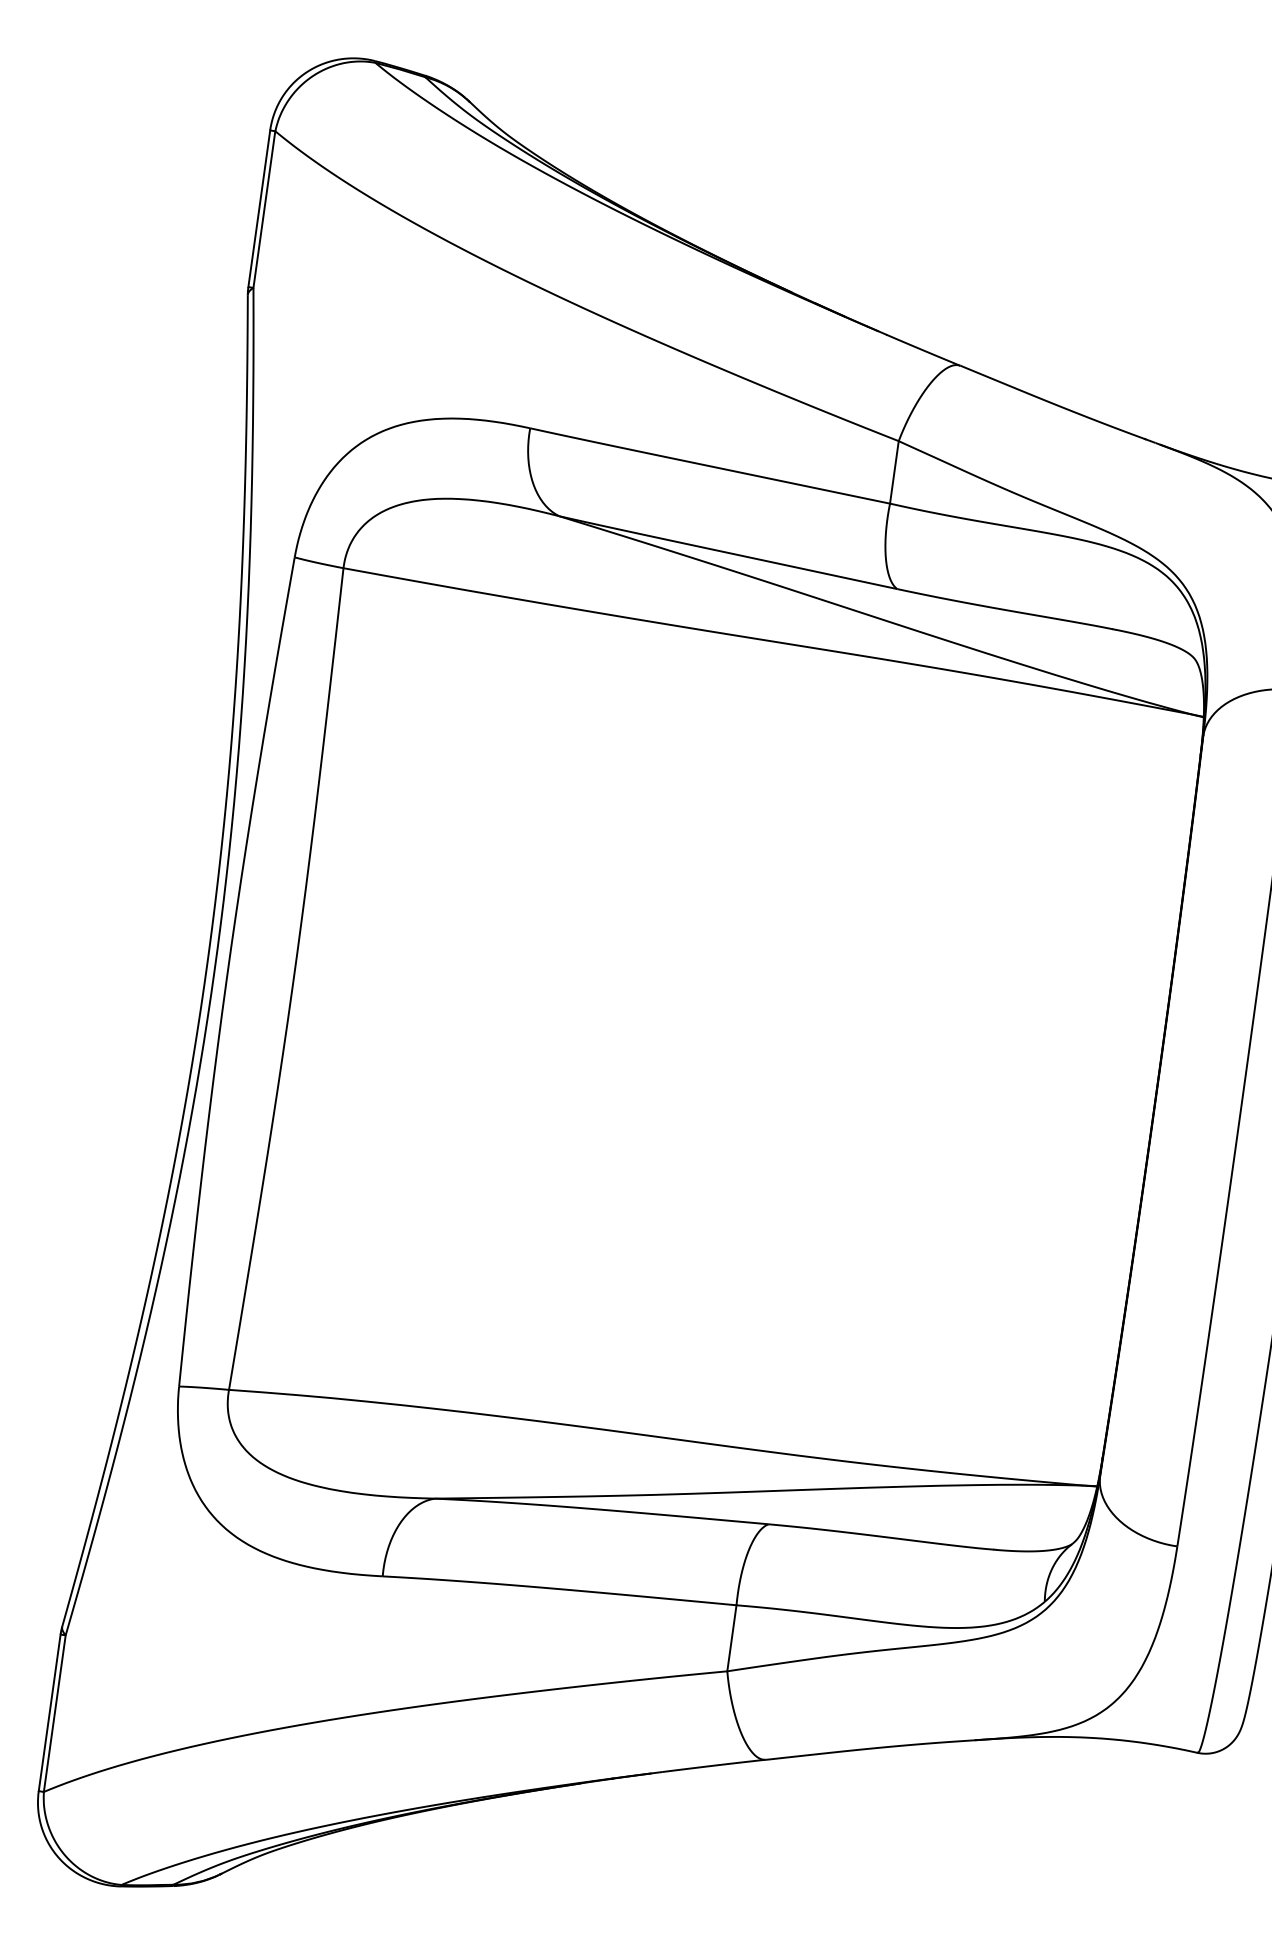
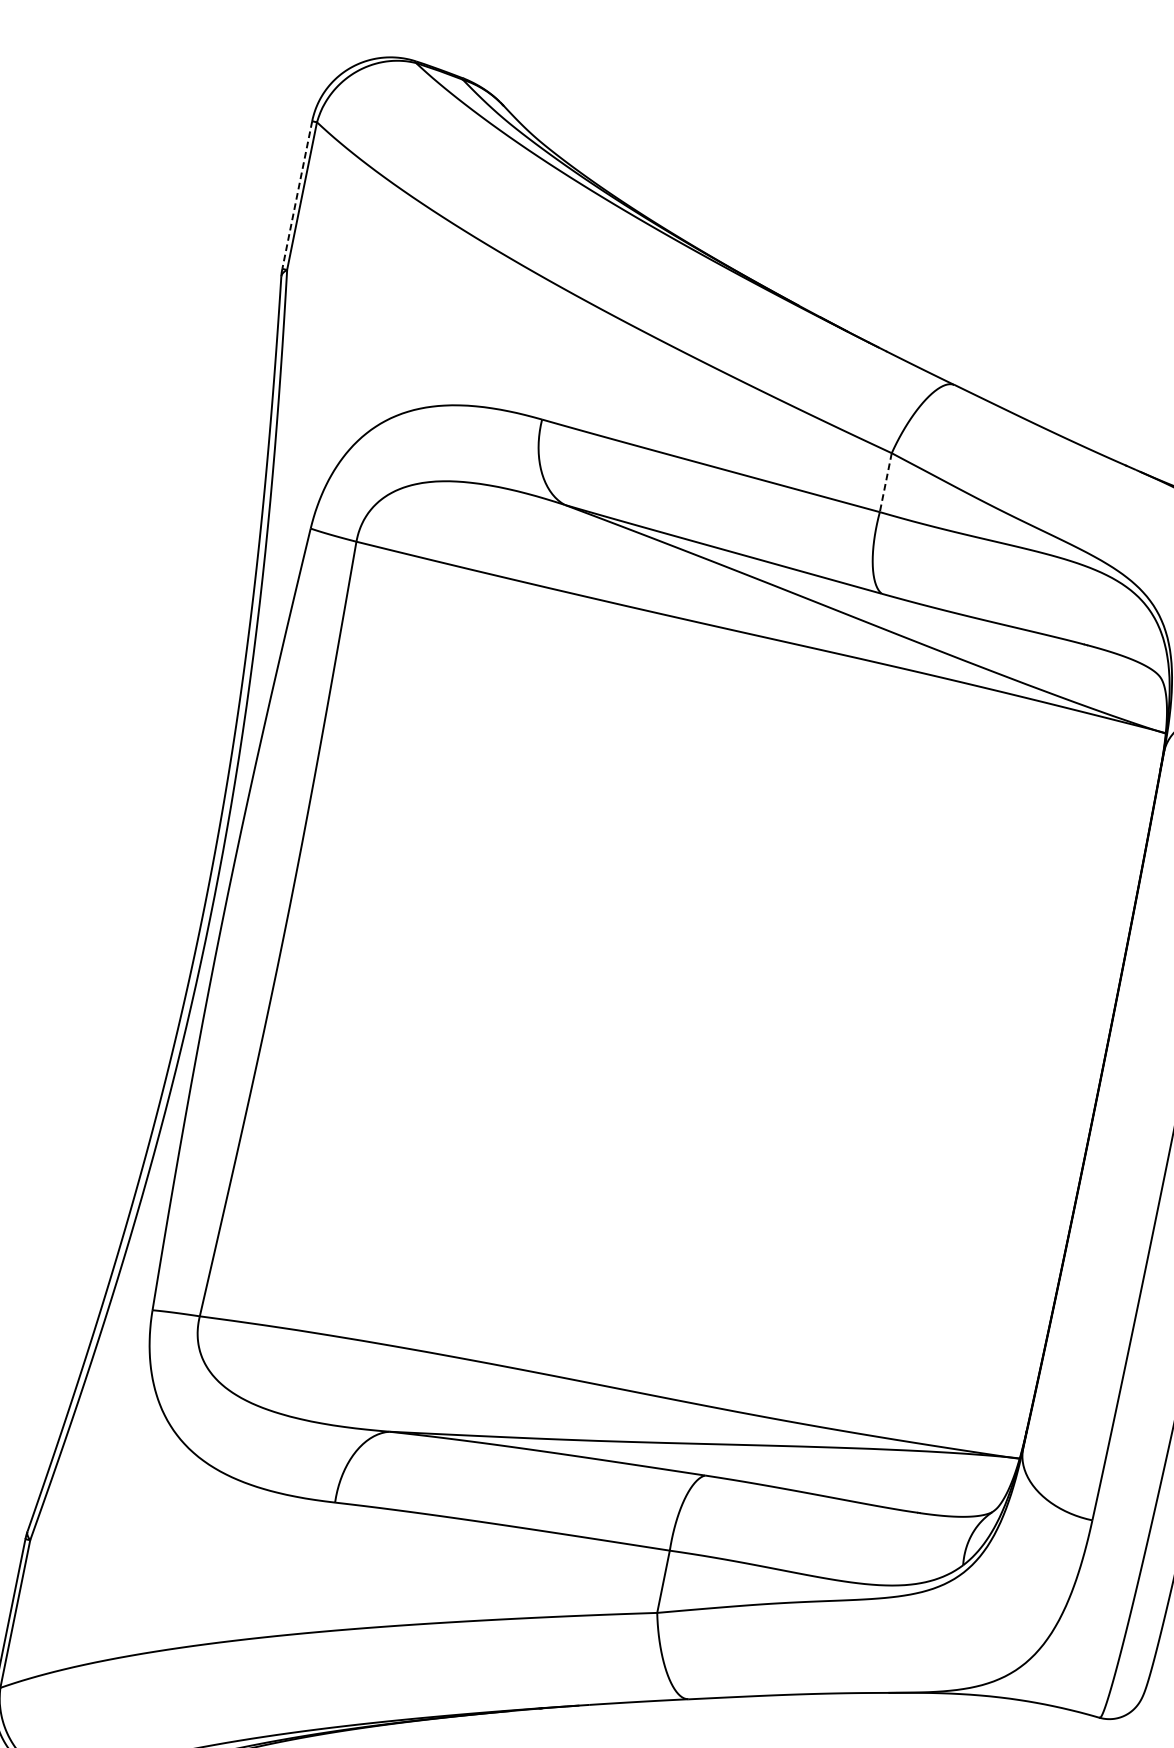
line: (259, 209) -> (297, 195), solid -> dashed
line: (894, 472) -> (885, 482), solid -> dashed

